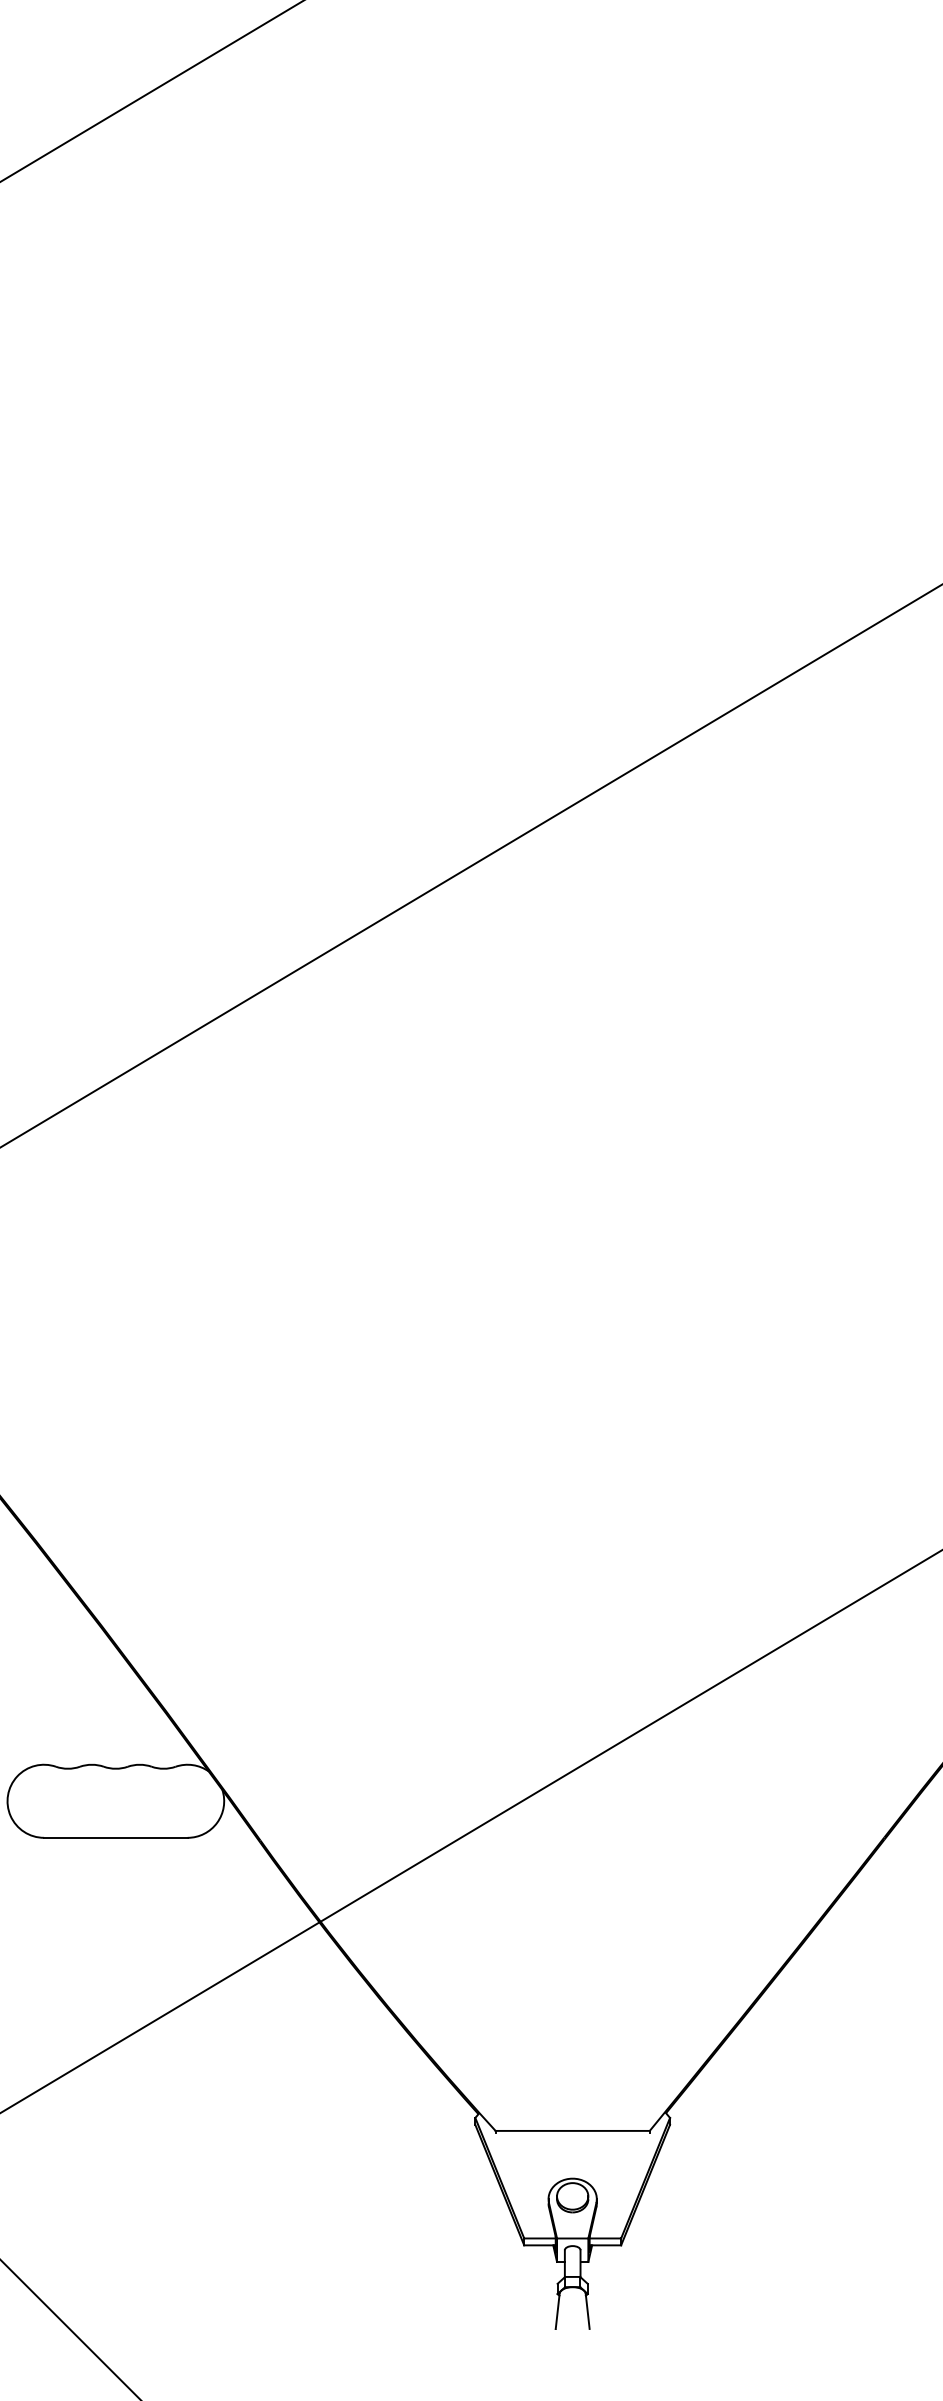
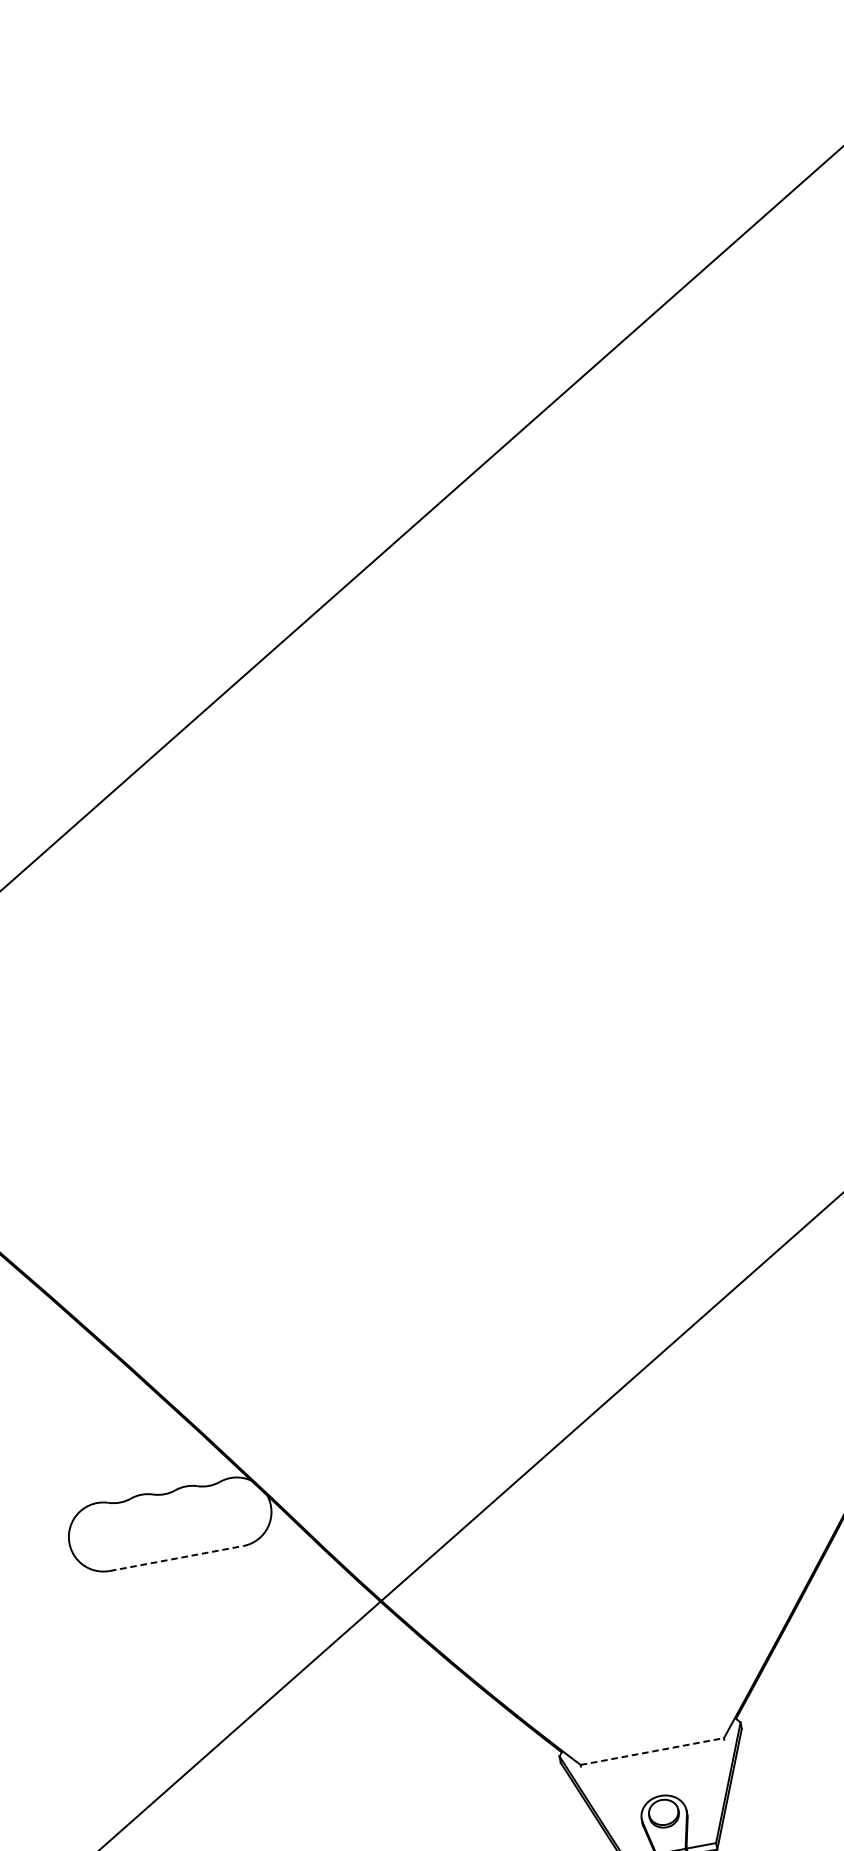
line: (115, 1837) -> (176, 1558), solid -> dashed
line: (573, 2130) -> (653, 1751), solid -> dashed

